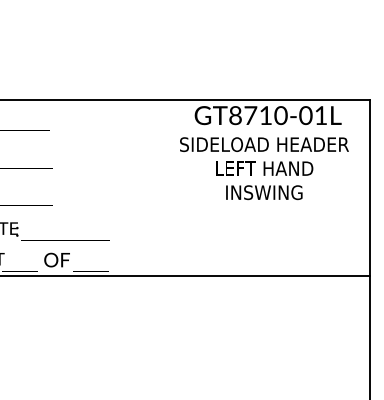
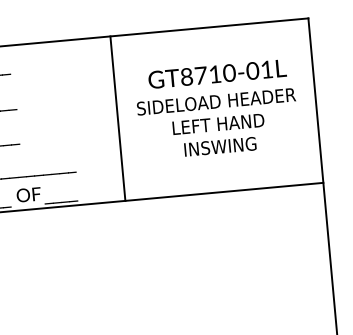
text: (264, 153) -> (217, 110), moved
line: (158, 187) -> (117, 118), added

